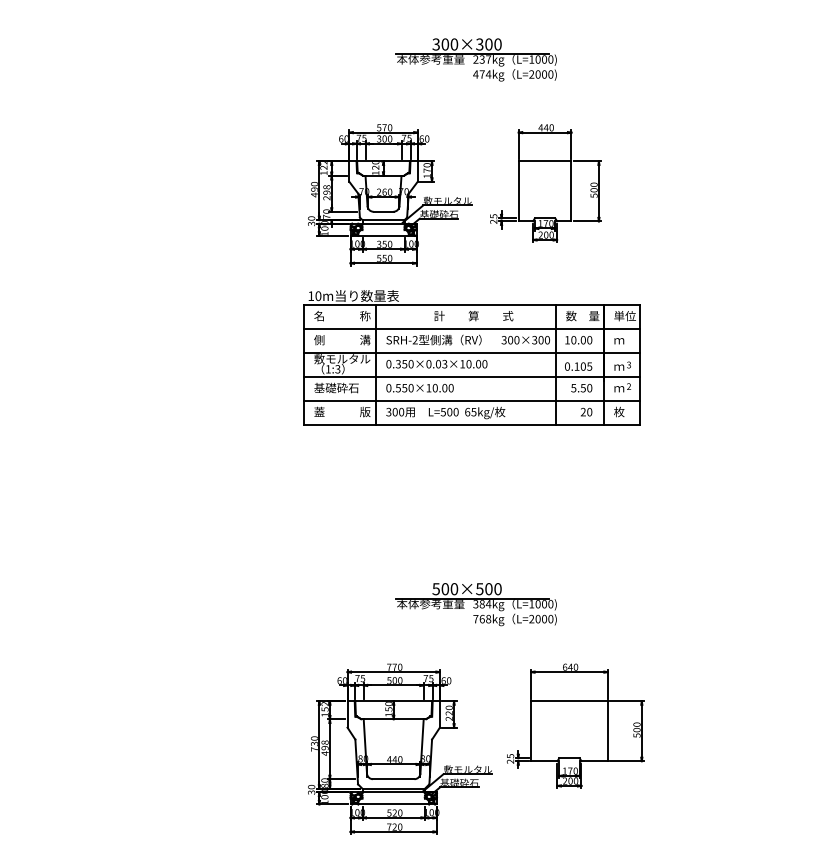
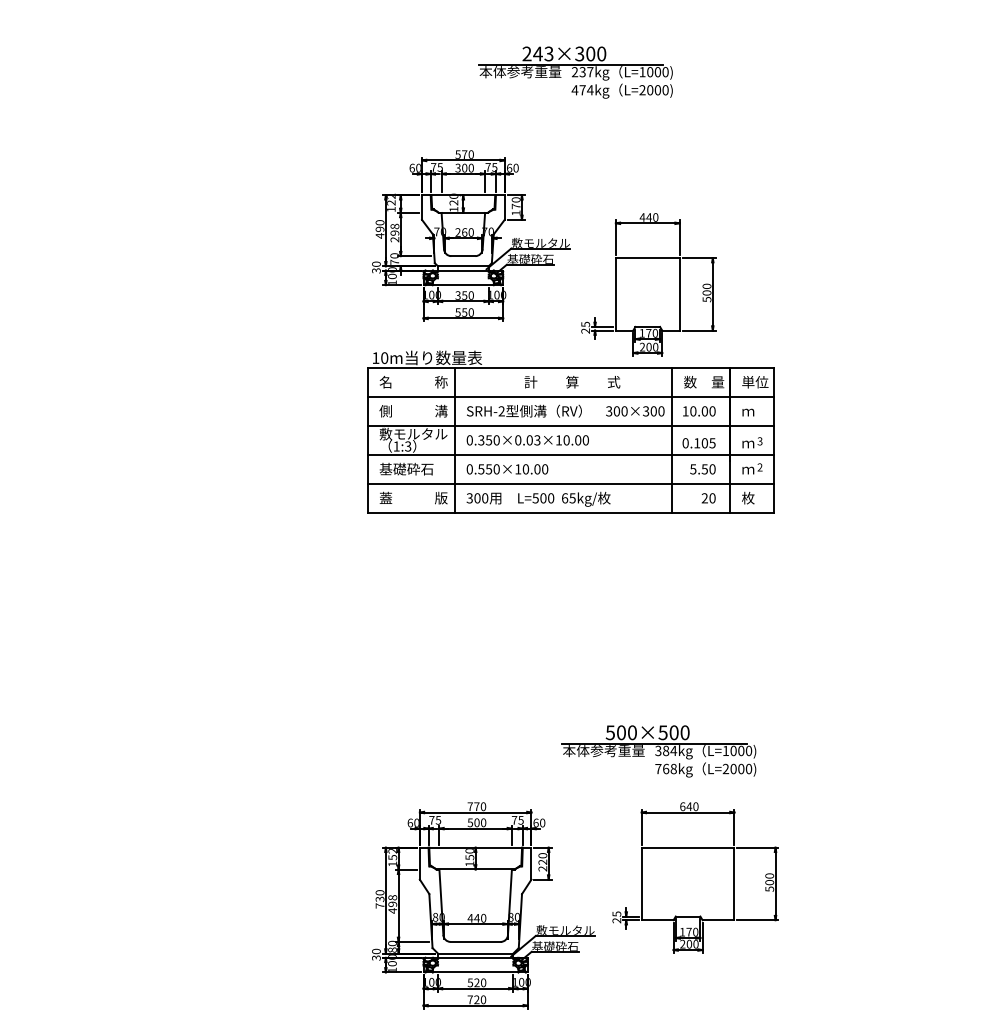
text: (445, 44) -> (538, 53), 300×300 -> 243×300
part: (545, 183) -> (648, 284), moved
part: (475, 604) -> (657, 751), moved

